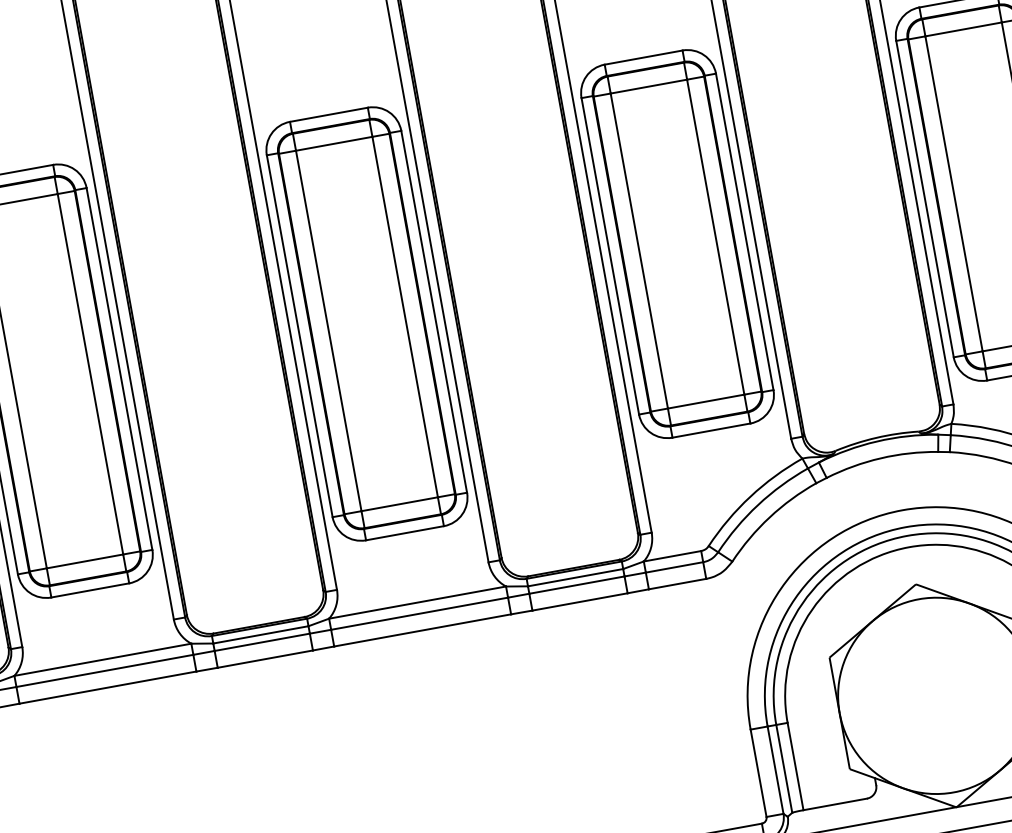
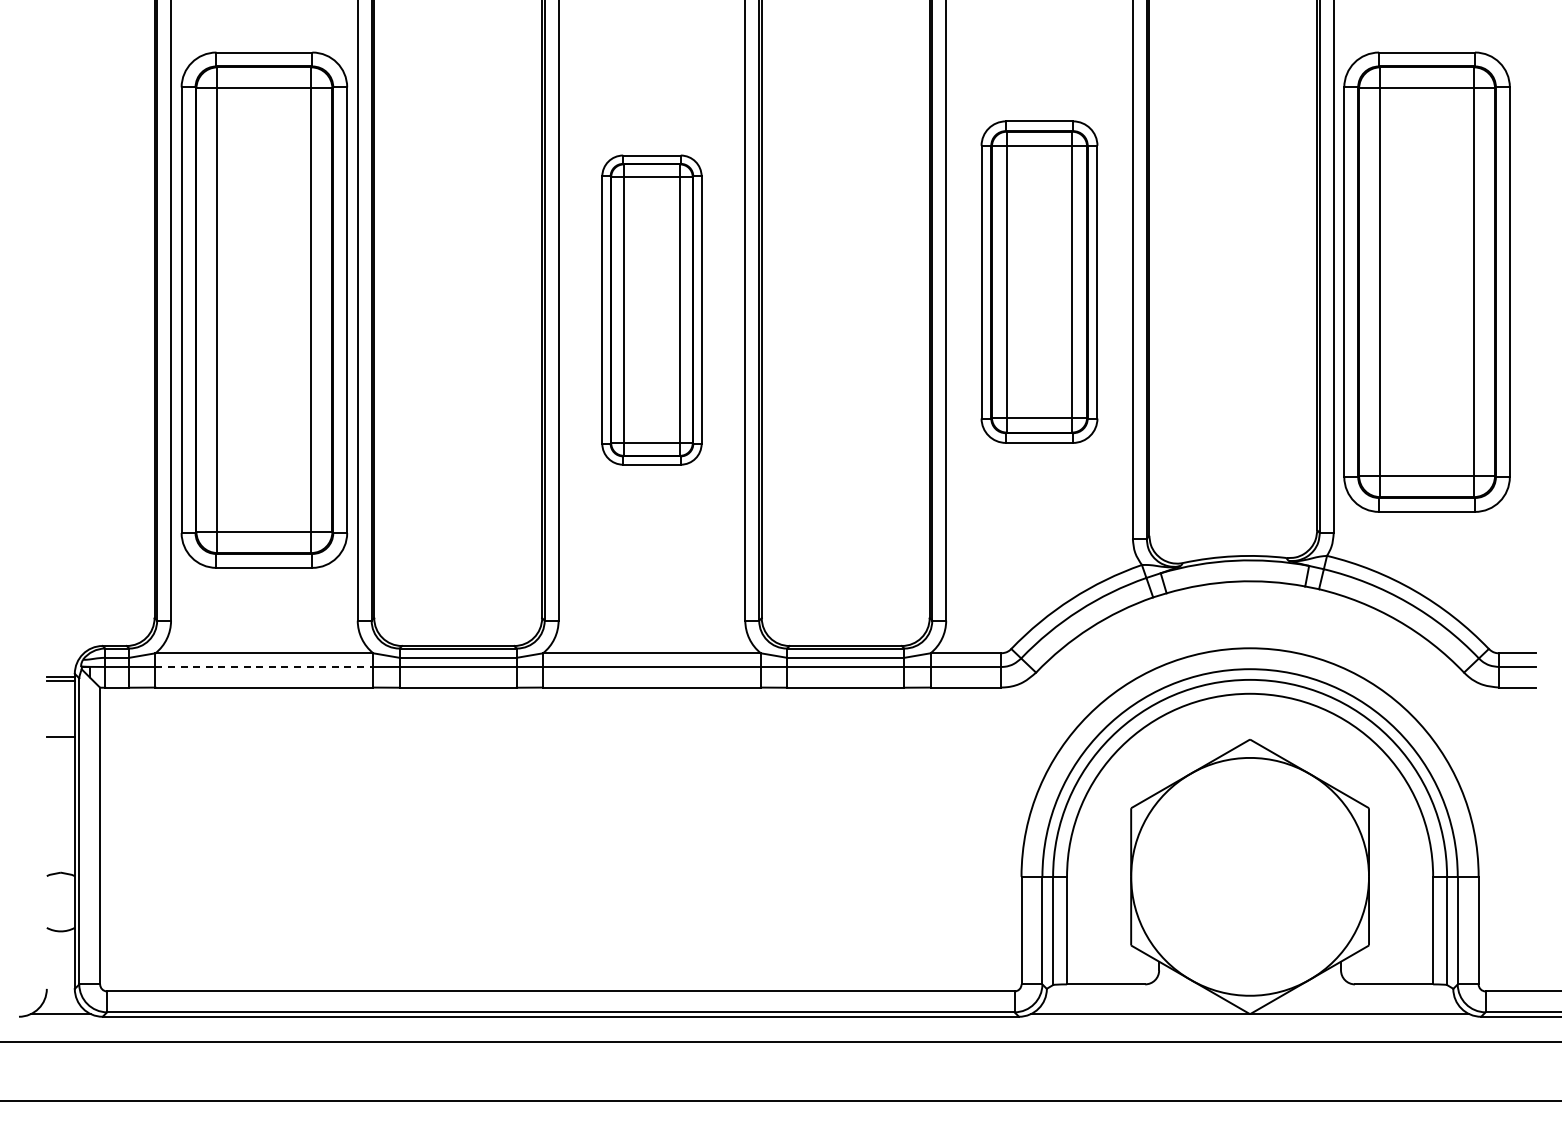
part: (677, 243) -> (1039, 281), size x0.7
part: (366, 323) -> (651, 309), size x0.6
line: (105, 671) -> (264, 667), solid -> dashed

